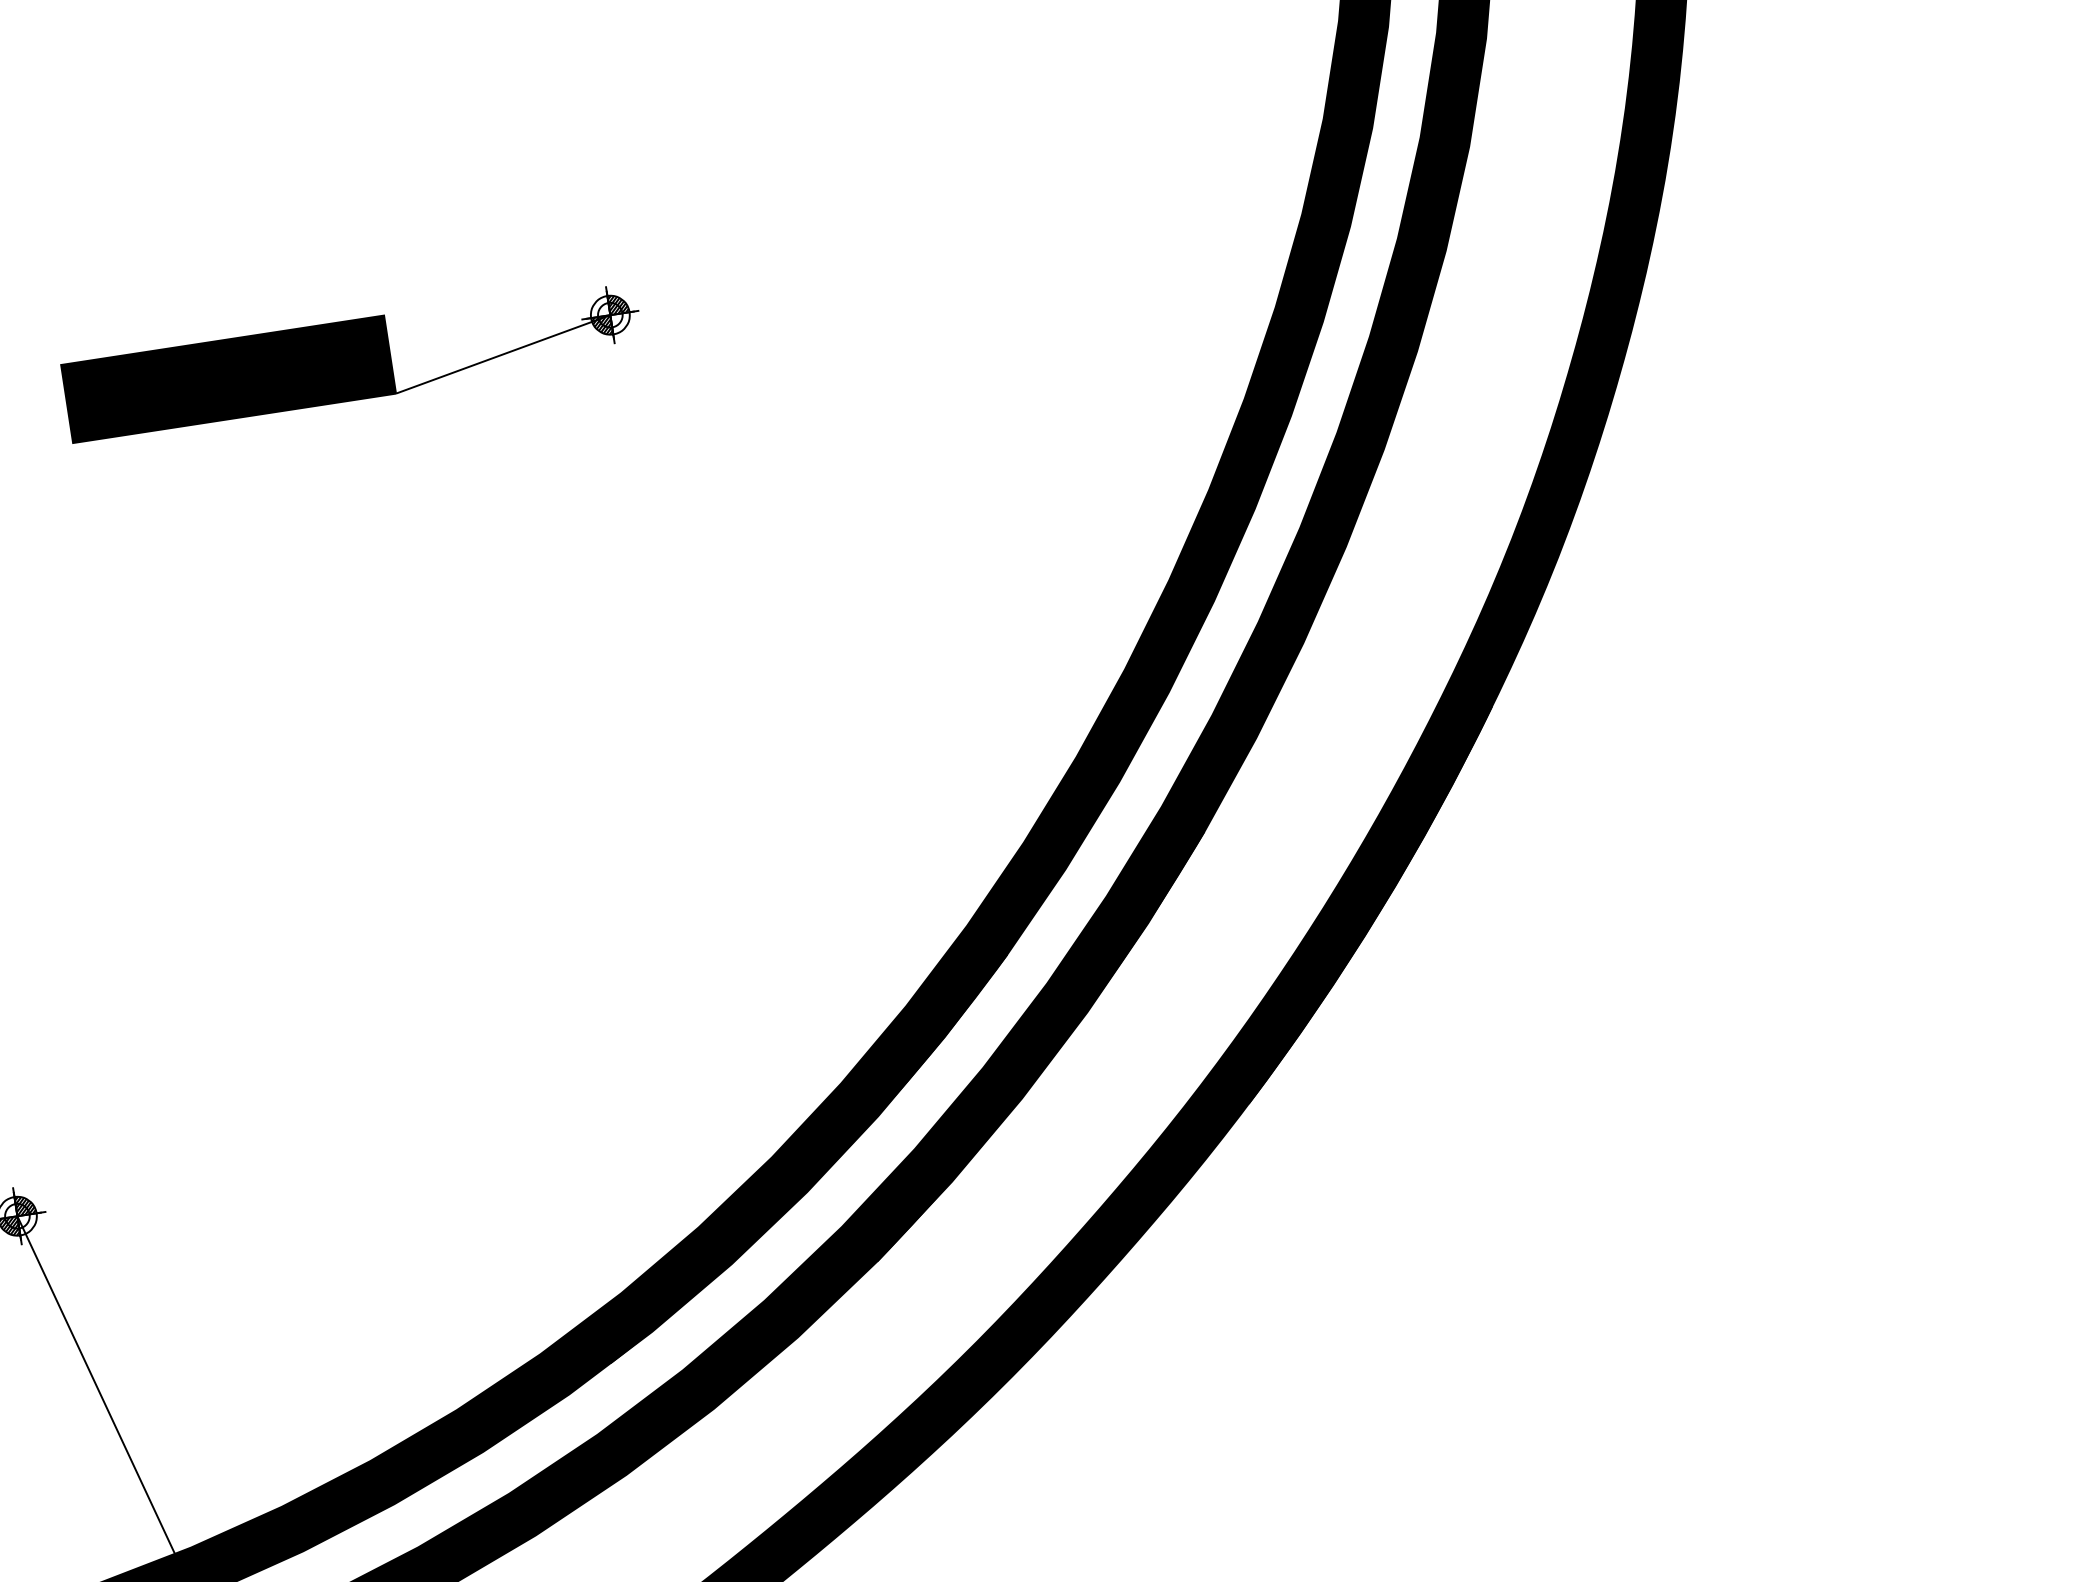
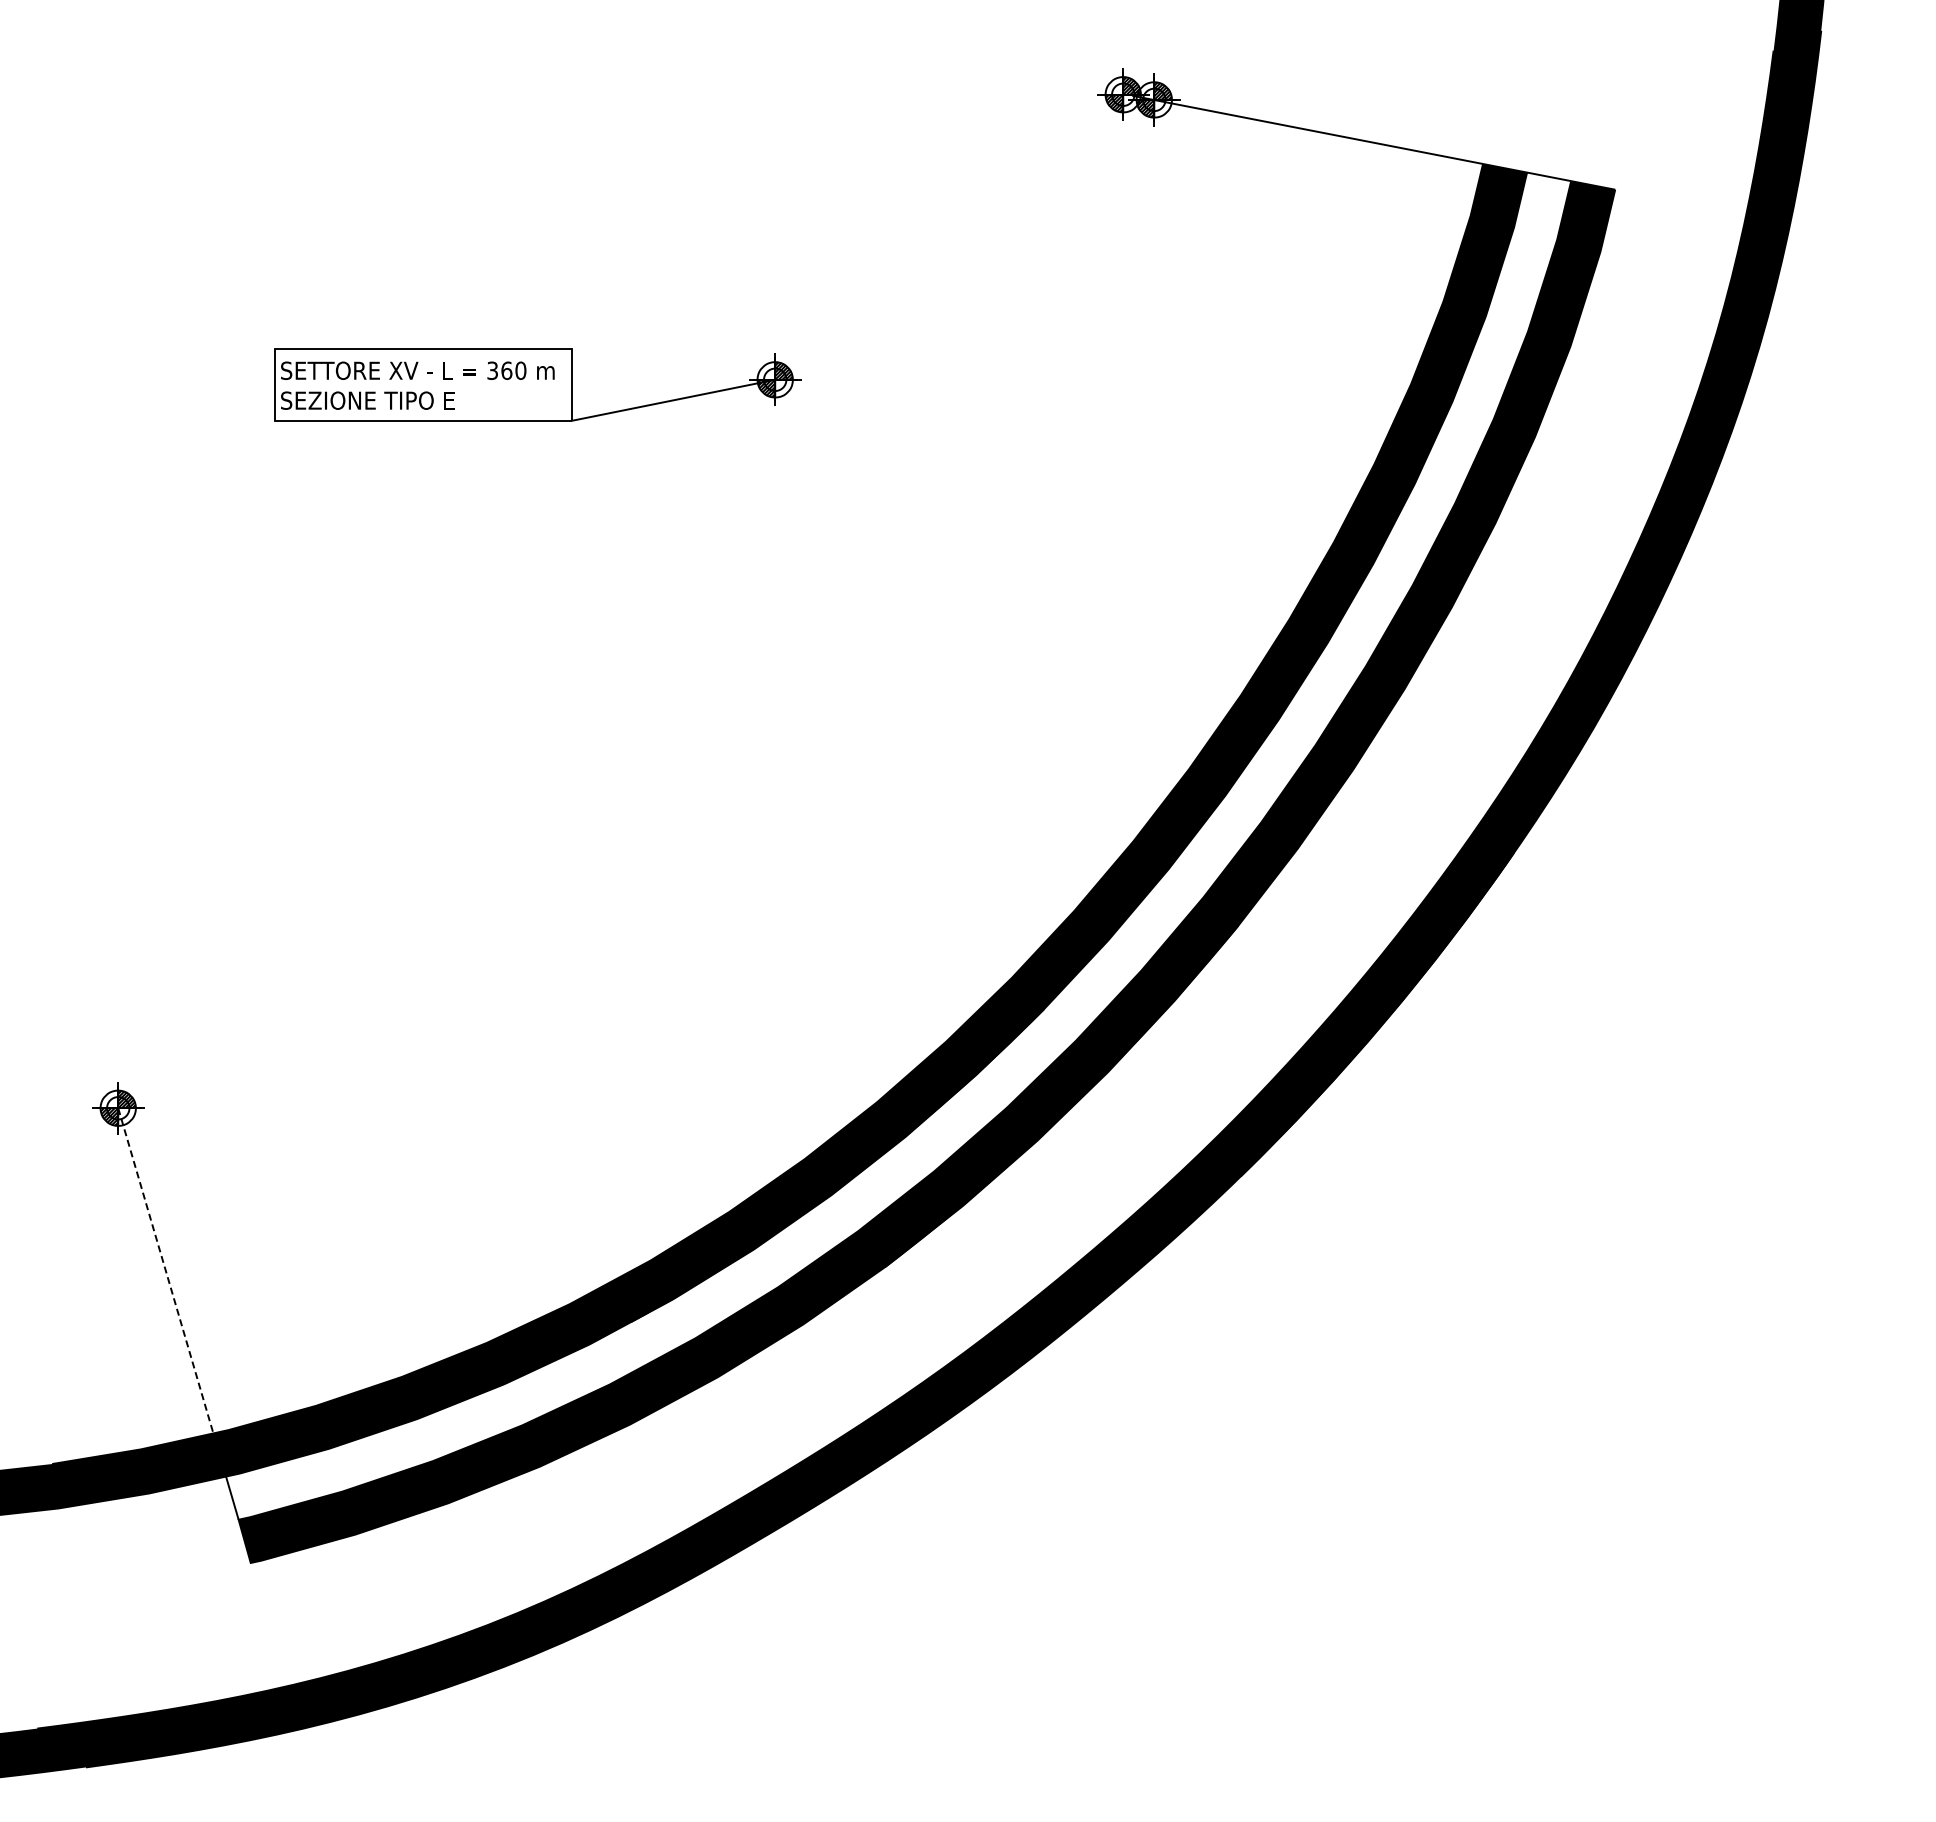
fill: (227, 378) -> (422, 384), removed
line: (95, 1385) -> (165, 1271), solid -> dashed

